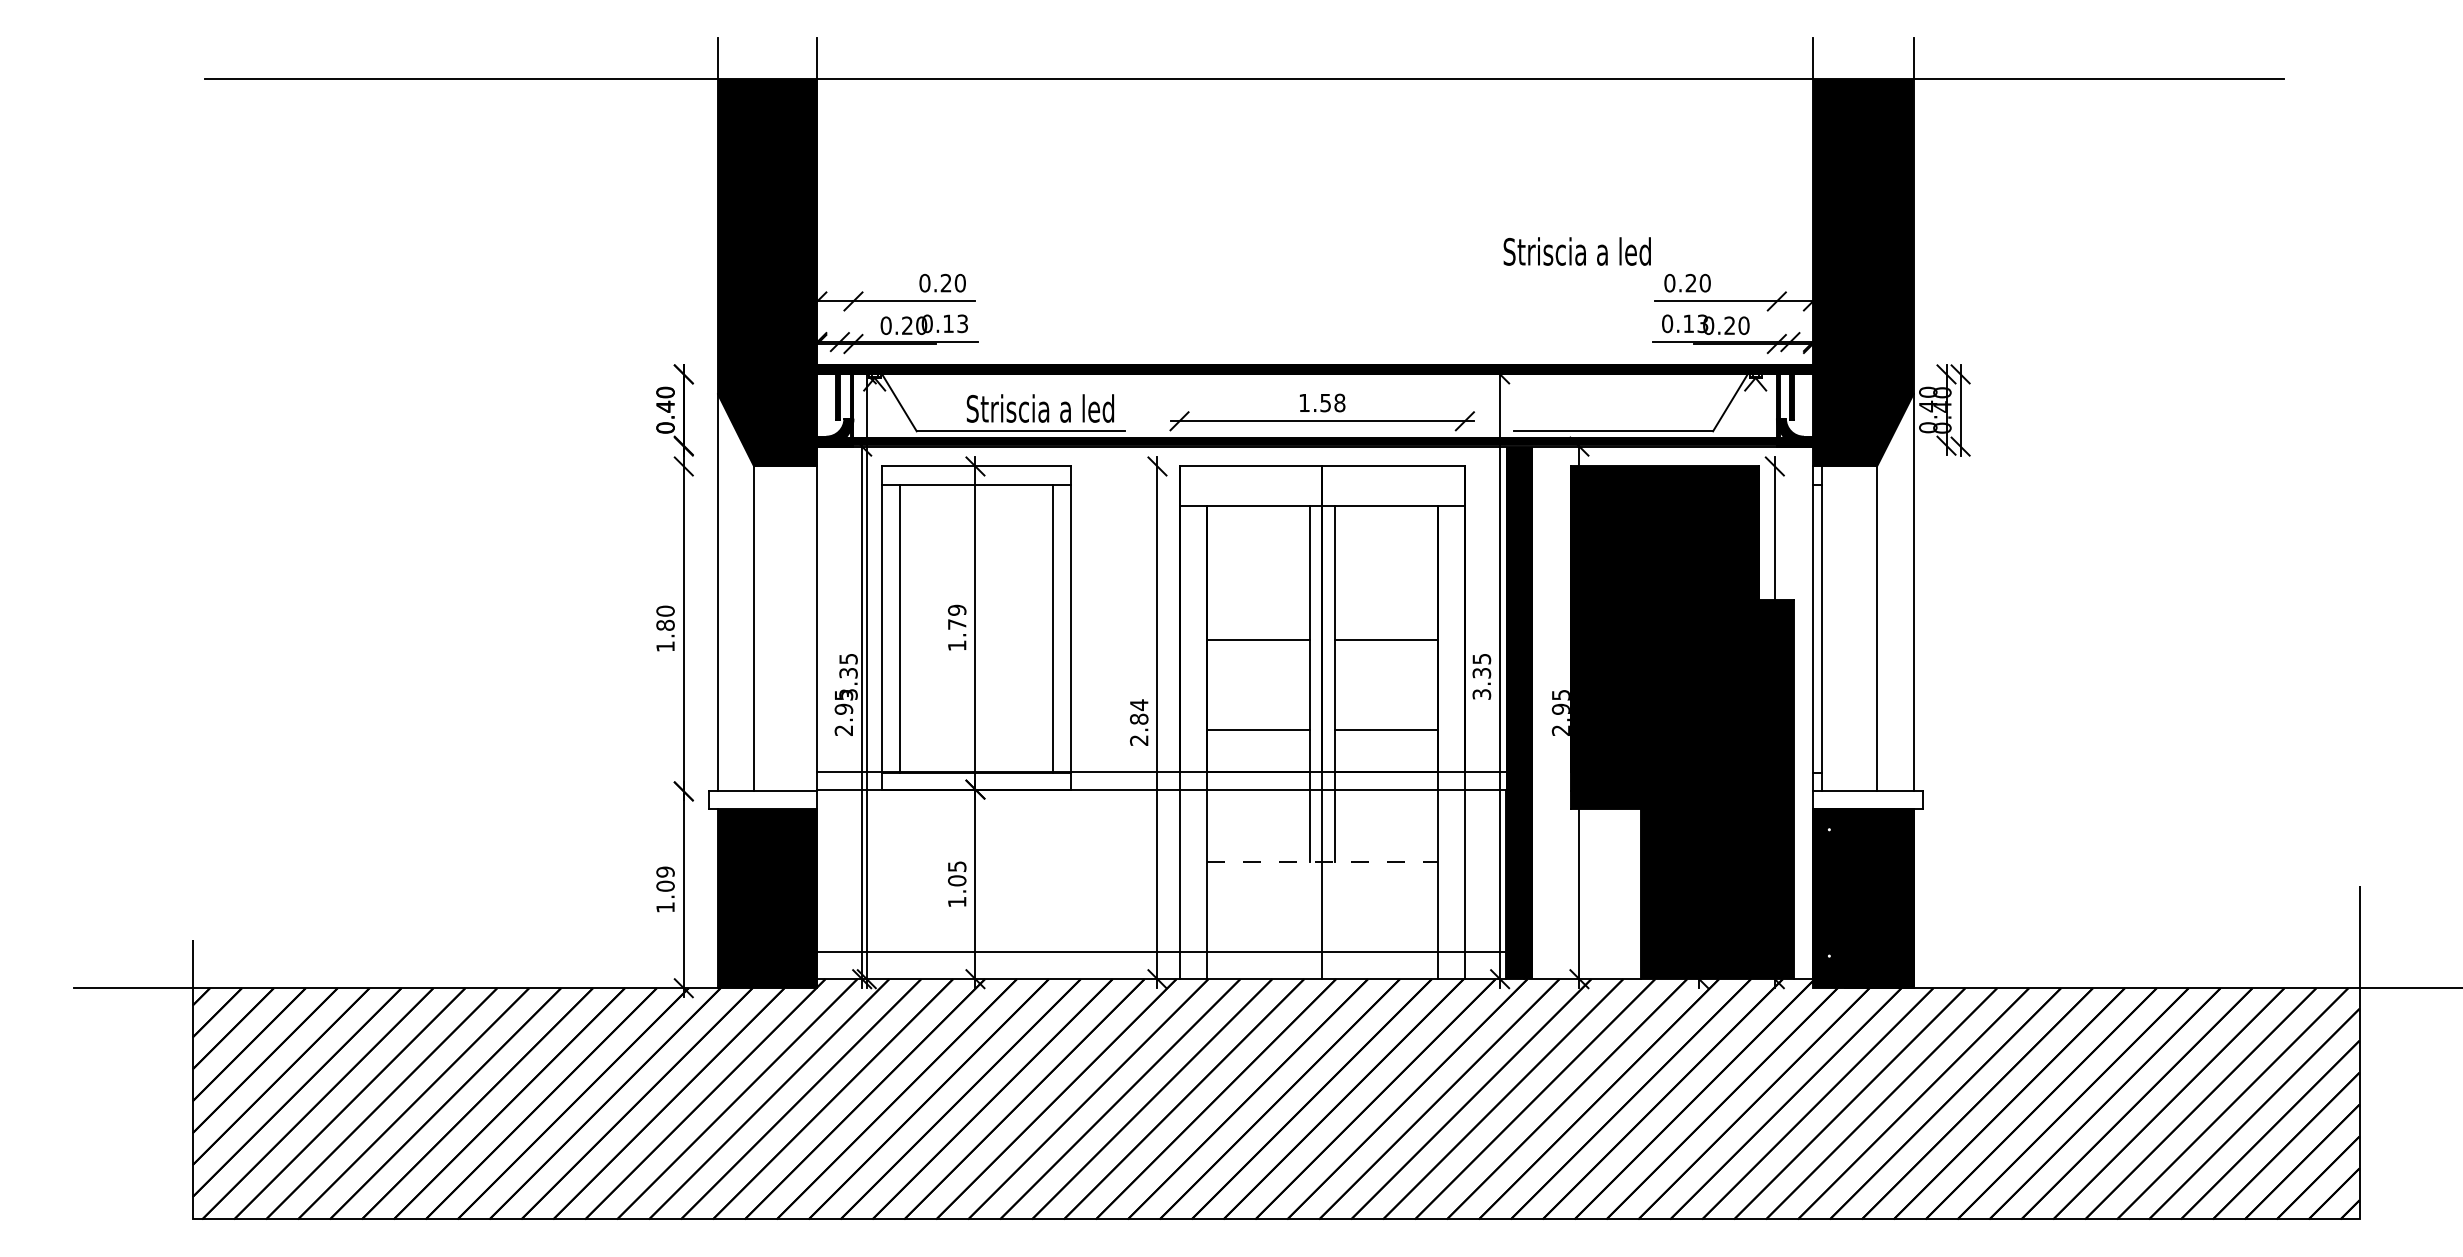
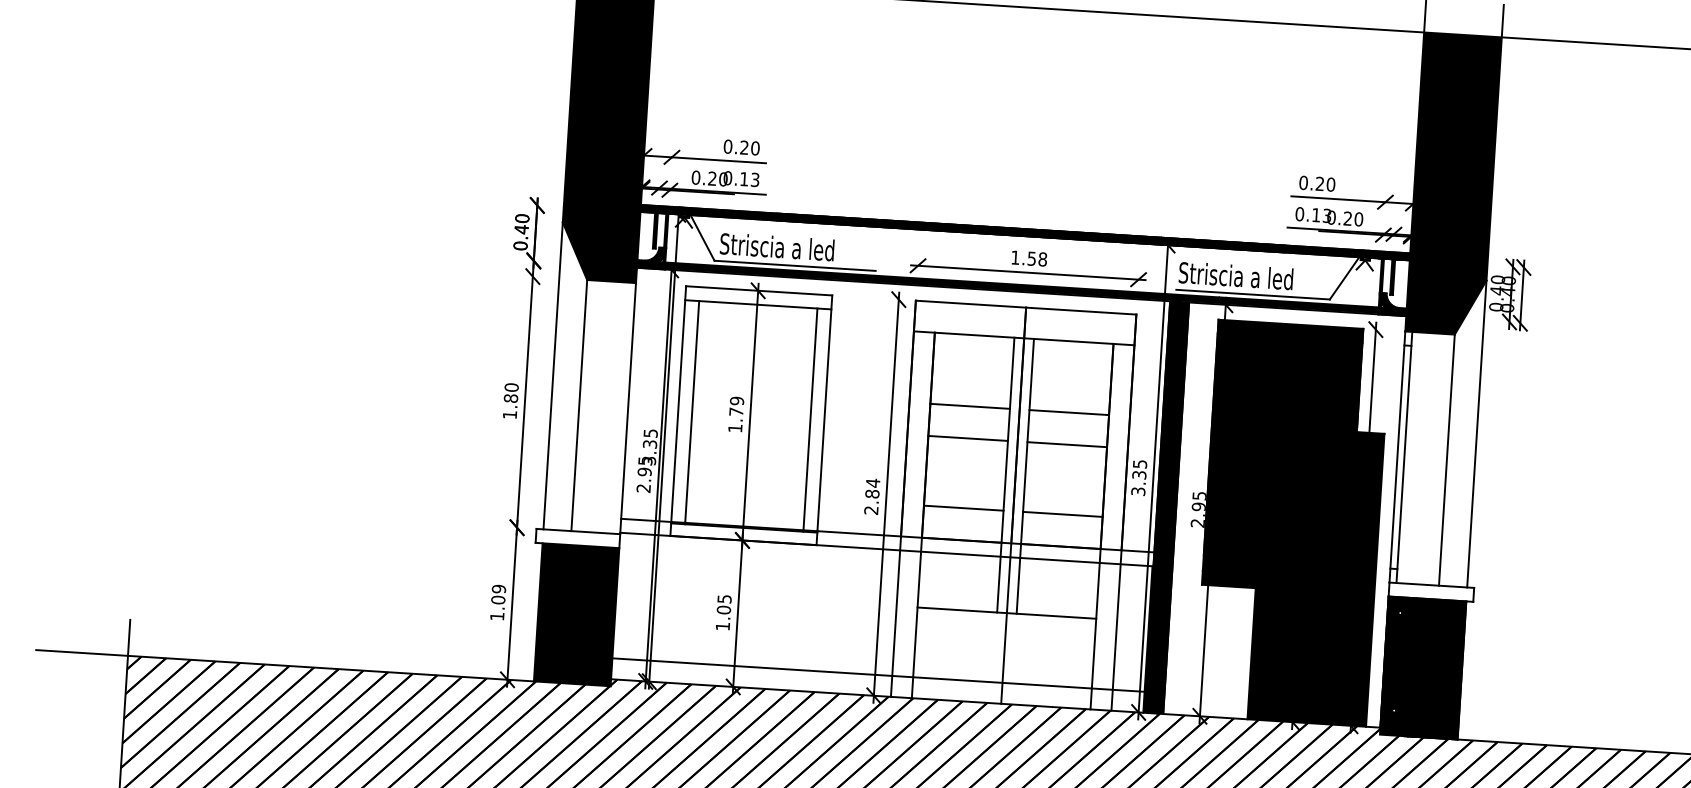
text: (1576, 251) -> (1235, 275), moved
text: (1039, 408) -> (776, 246), moved
line: (1257, 598) -> (969, 406), added
line: (1385, 598) -> (1068, 412), added
line: (1322, 861) -> (1007, 612), dashed -> solid

